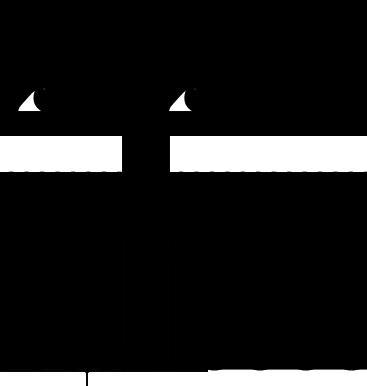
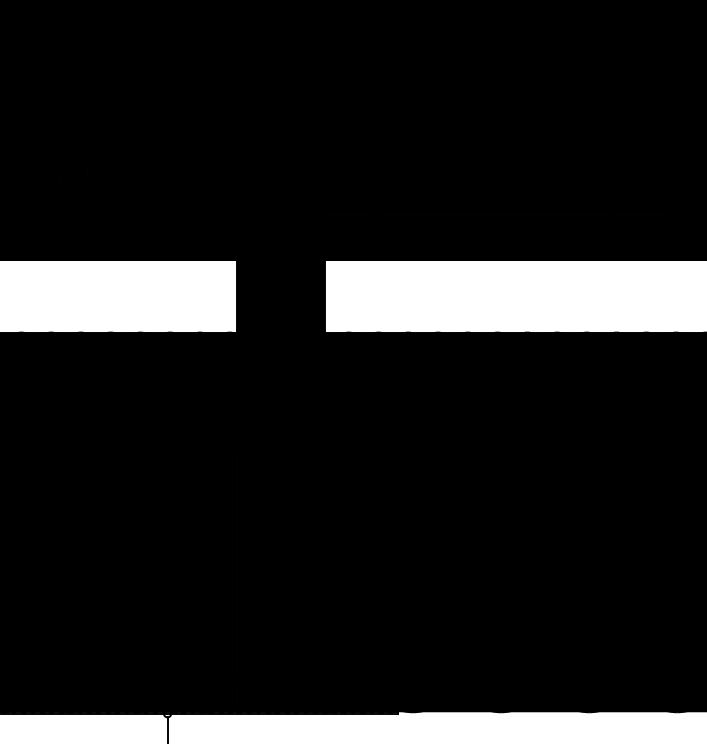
fill: (35, 99) -> (68, 191), added
fill: (188, 99) -> (363, 191), added

